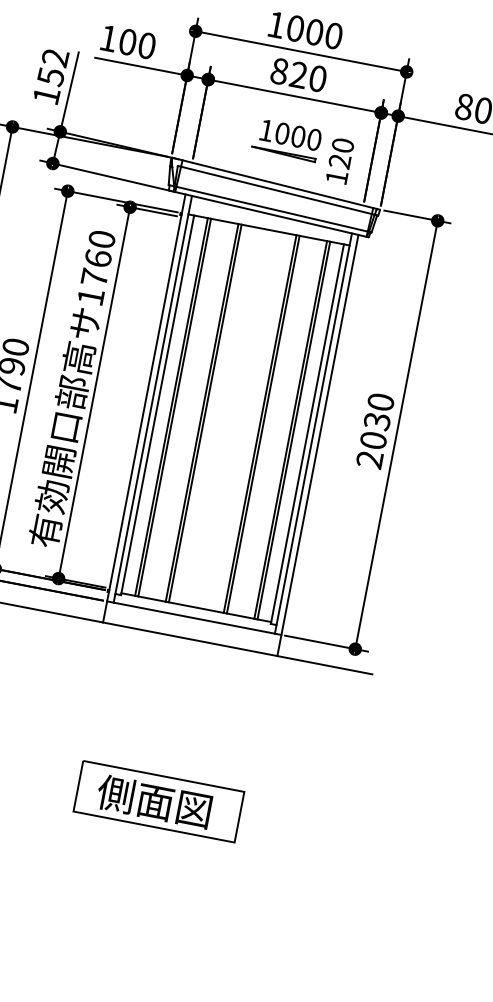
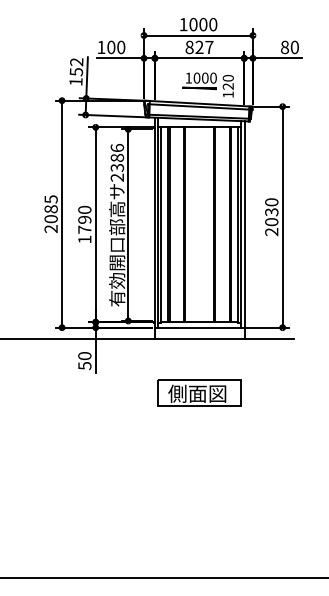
text: (318, 78) -> (209, 47), 820 -> 827
text: (96, 267) -> (117, 162), 1760 -> 2386
part: (159, 799) -> (199, 392), moved

